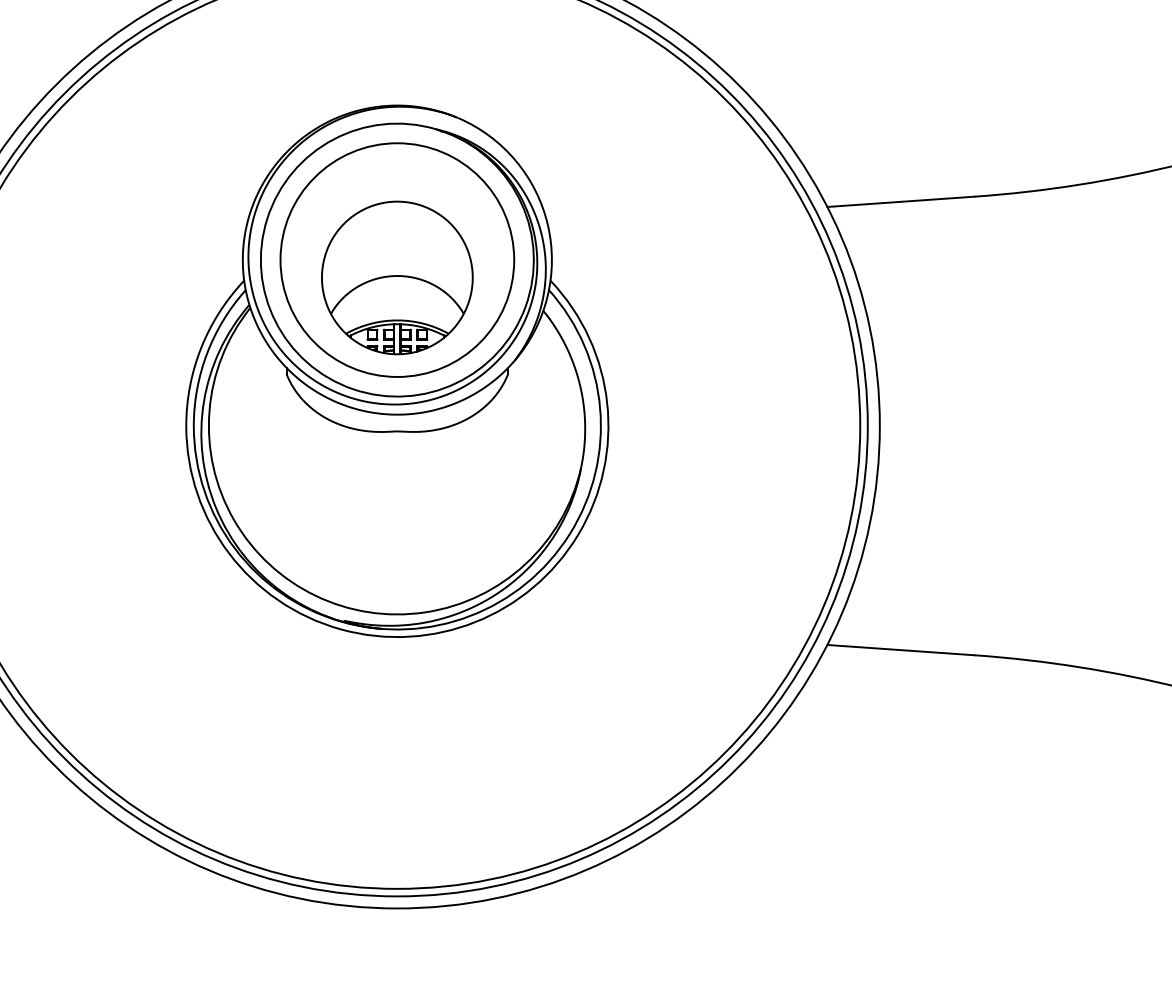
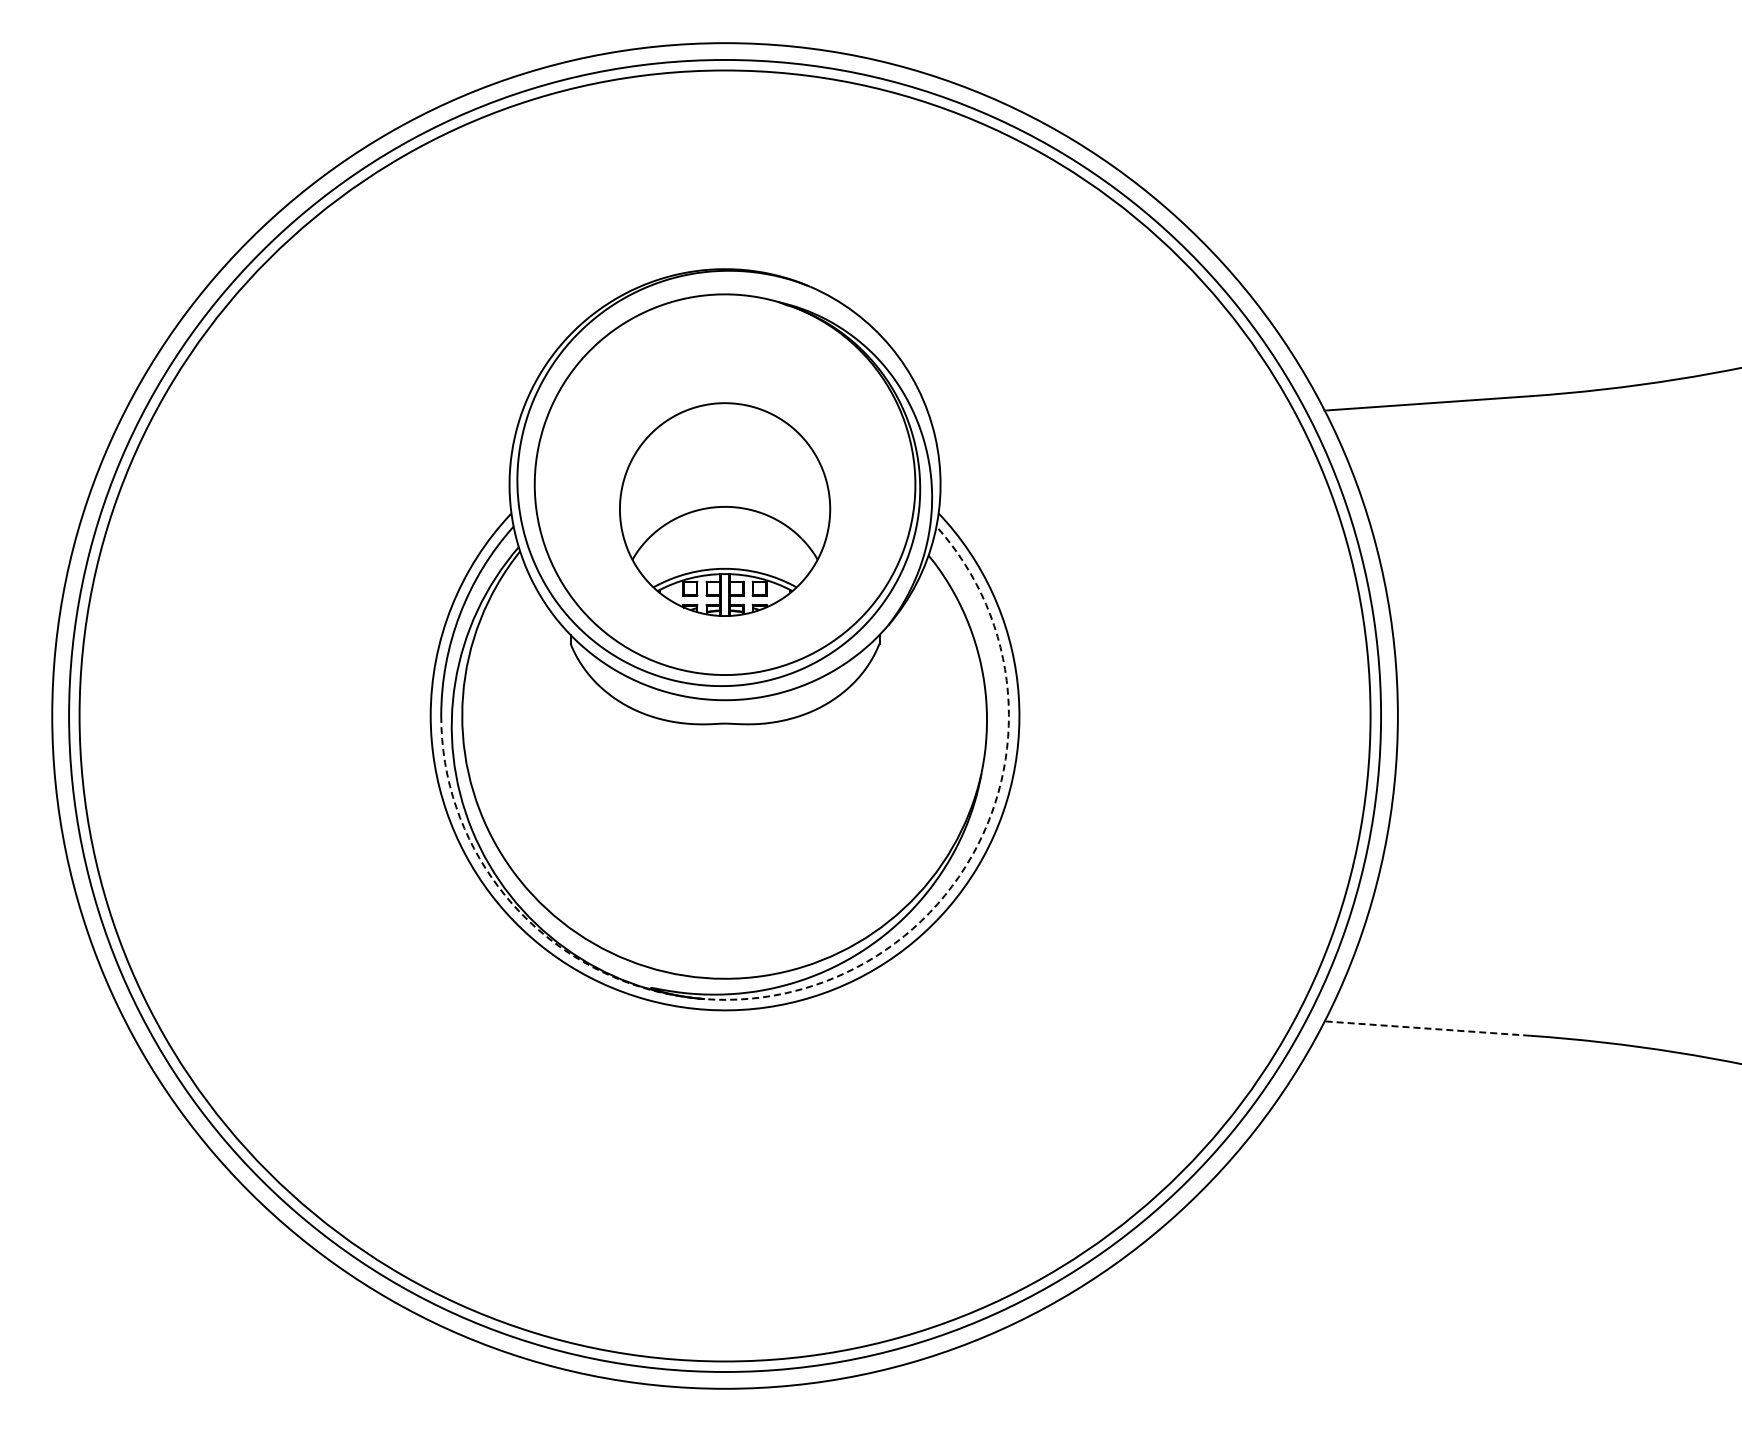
circle: (396, 259) -> (724, 484), removed
arc: (470, 616) -> (826, 981), solid -> dashed
line: (900, 650) -> (1426, 1028), solid -> dashed

